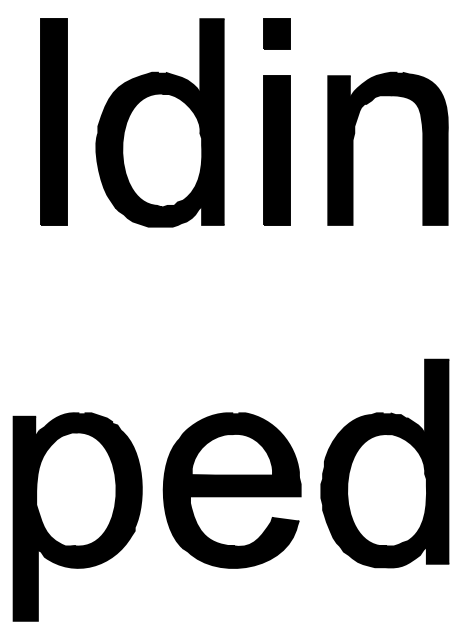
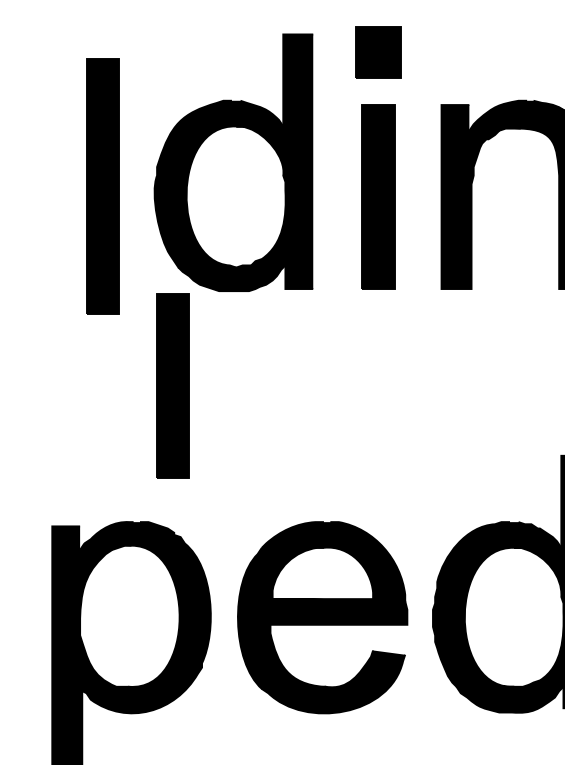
part: (276, 33) -> (377, 52), size x1.4
part: (53, 121) -> (101, 185), moved
part: (110, 303) -> (172, 386), added

